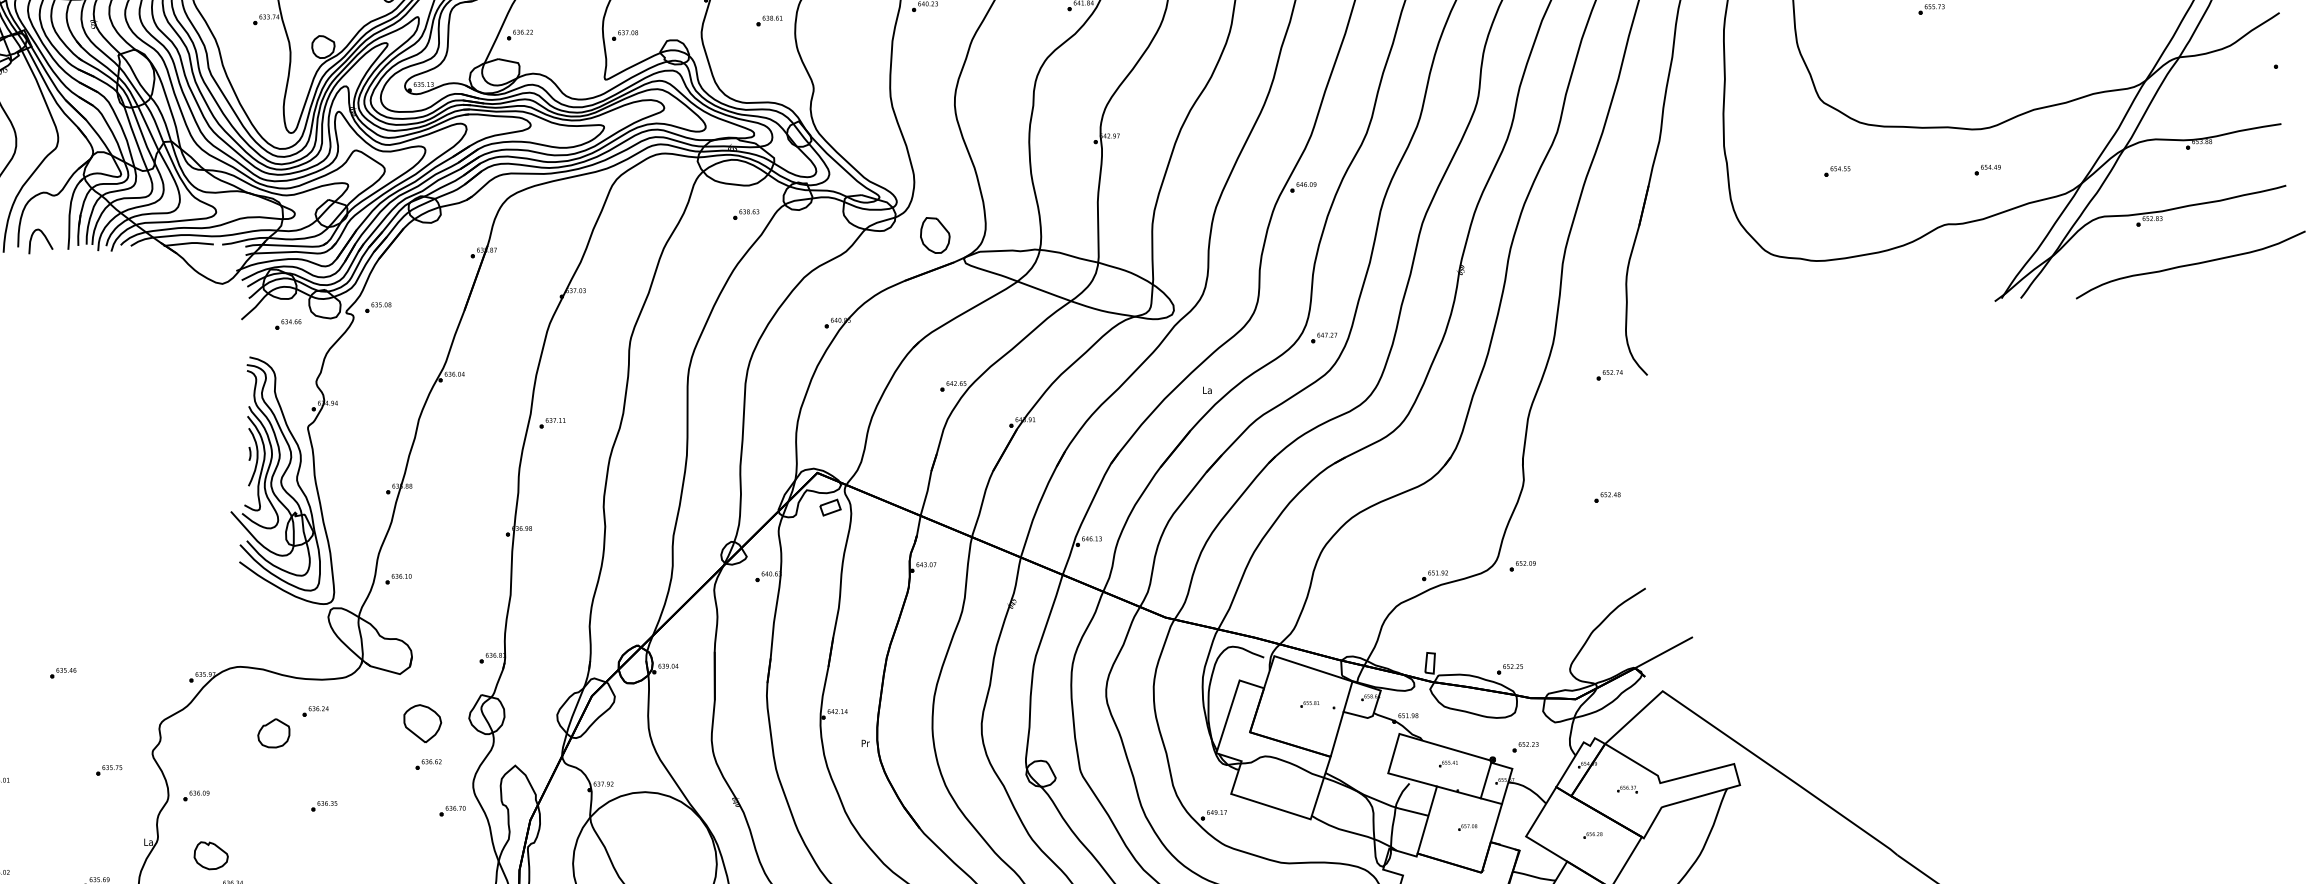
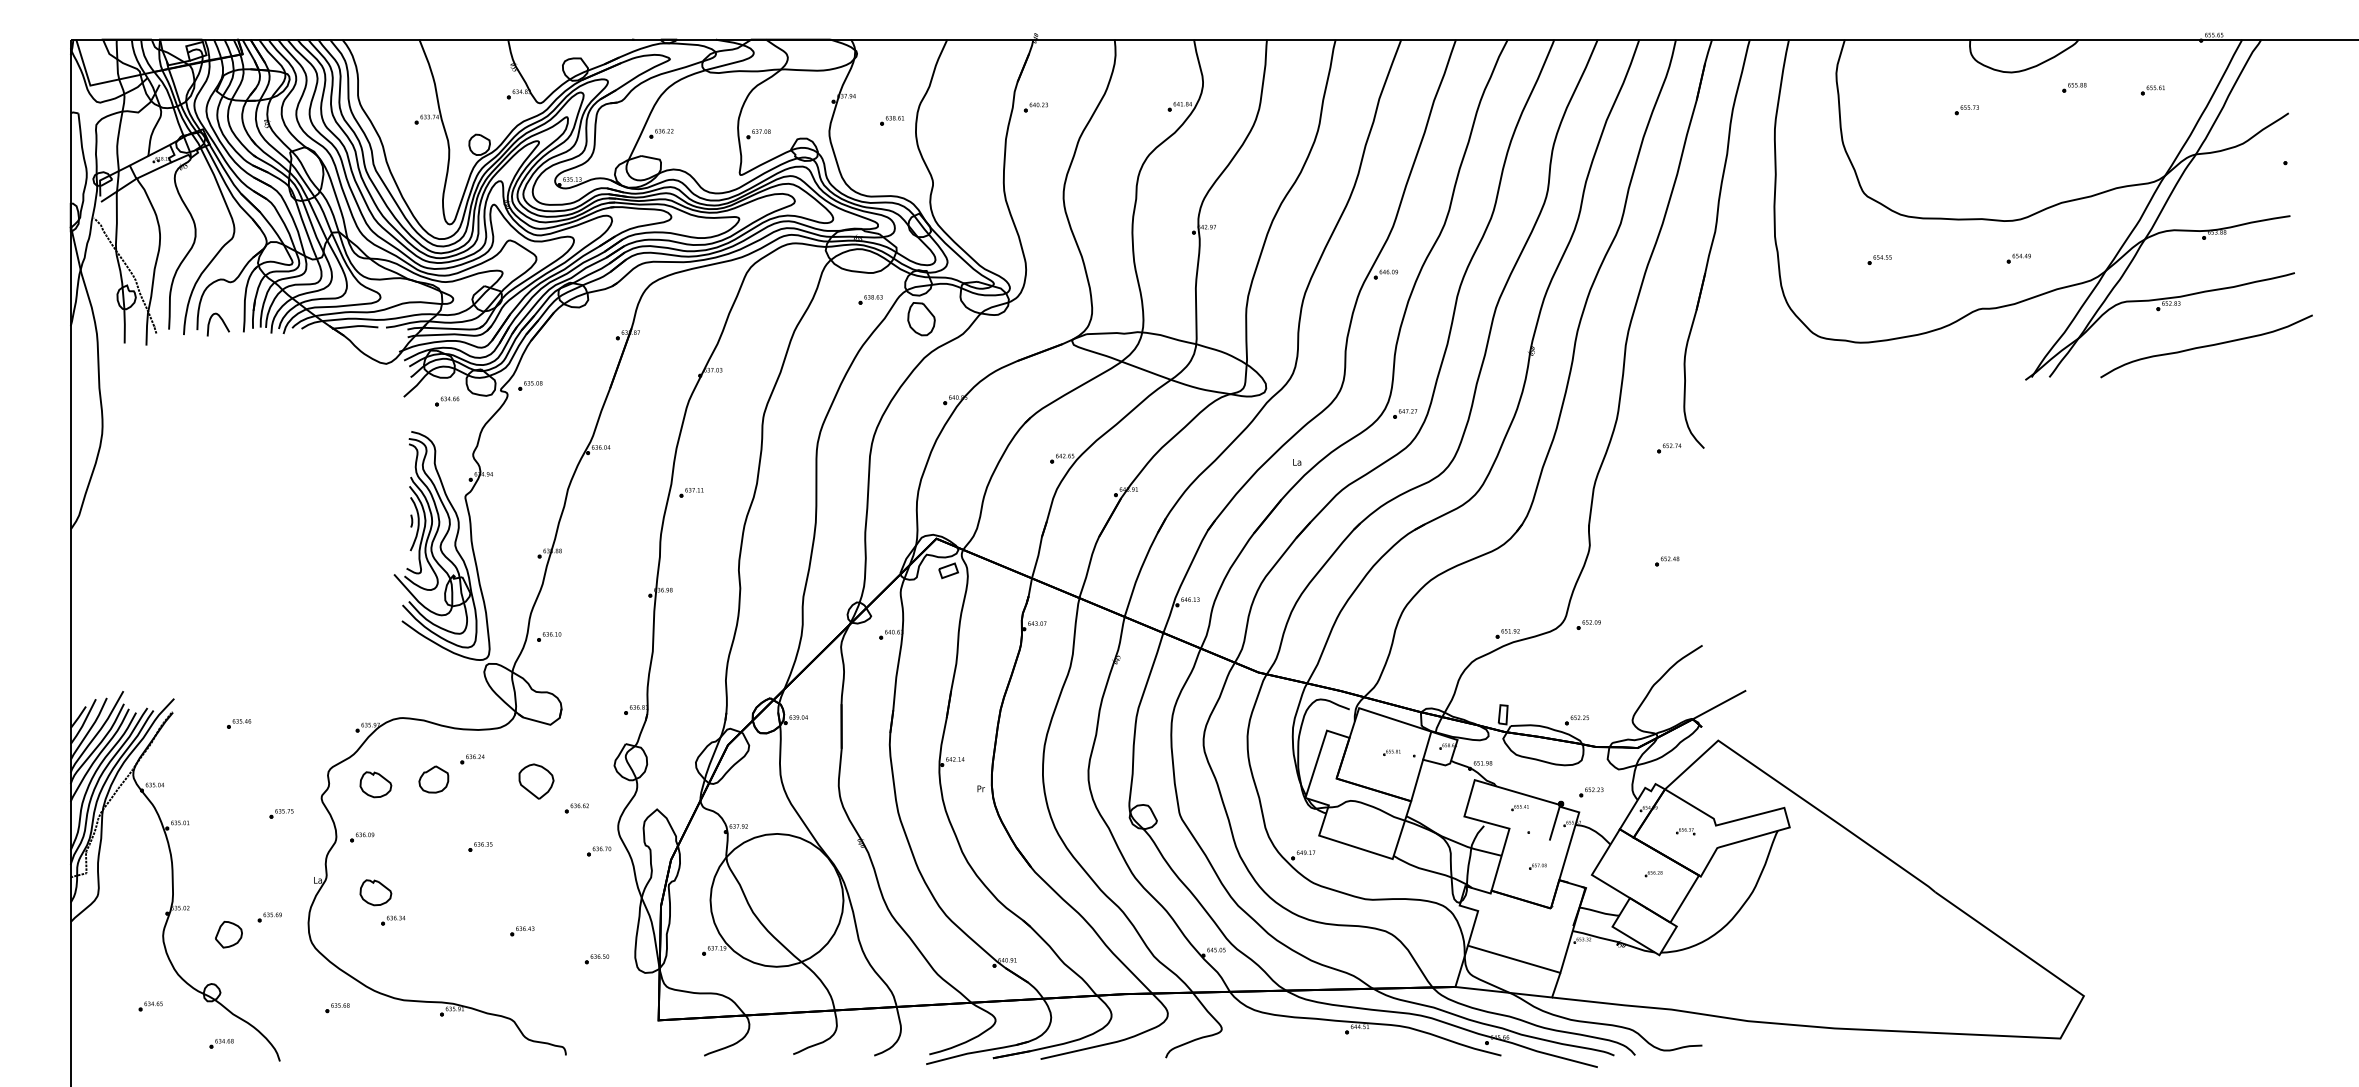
part: (935, 235) -> (921, 319), moved
part: (422, 723) -> (536, 781), moved
part: (210, 738) -> (375, 784), added
line: (1469, 794) -> (1539, 836), removed

